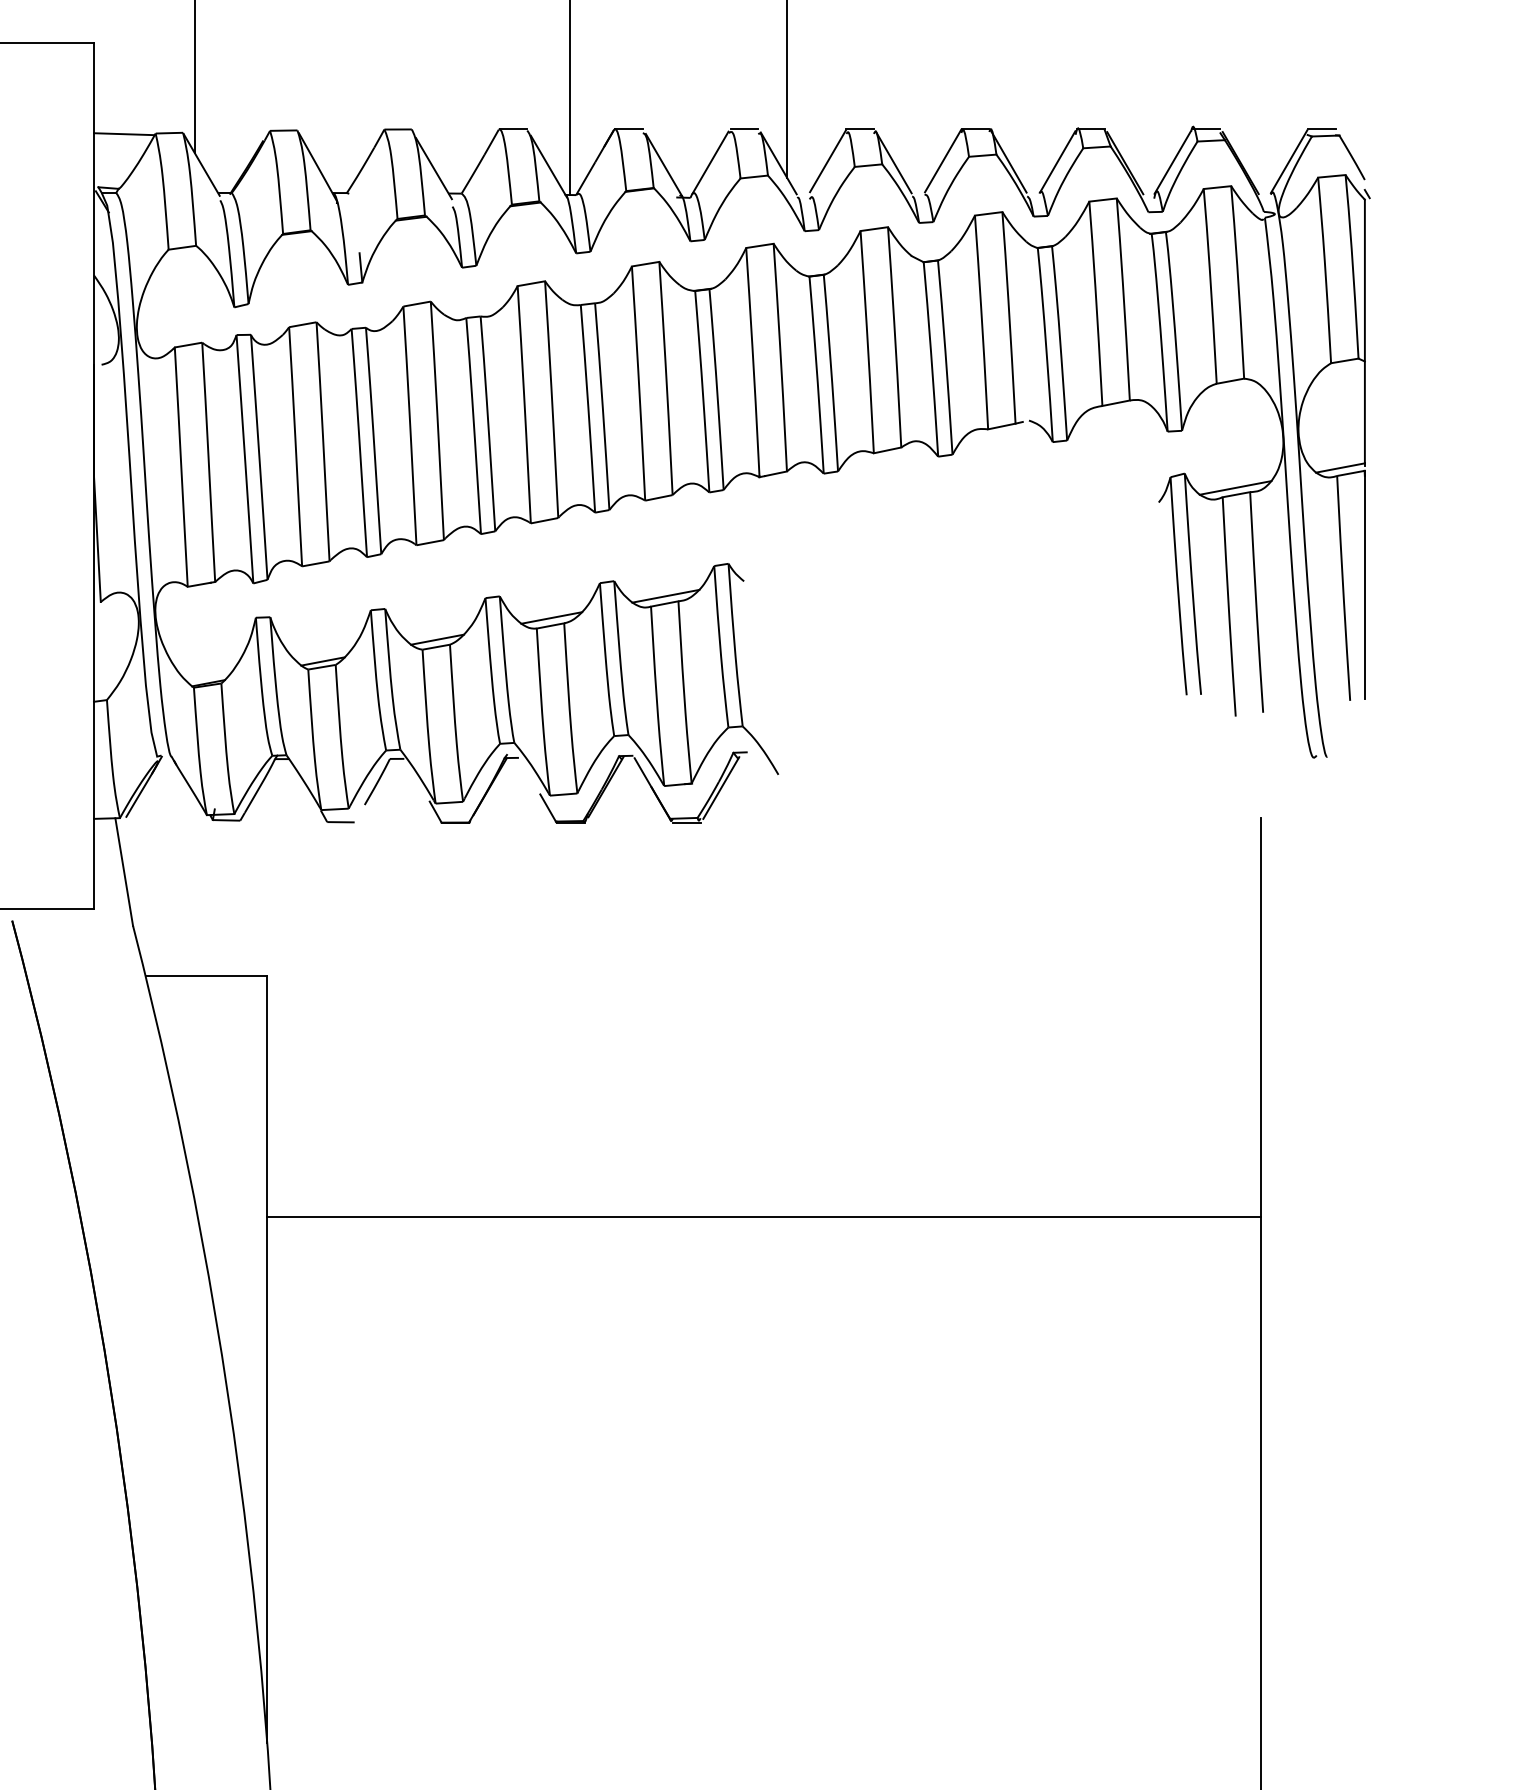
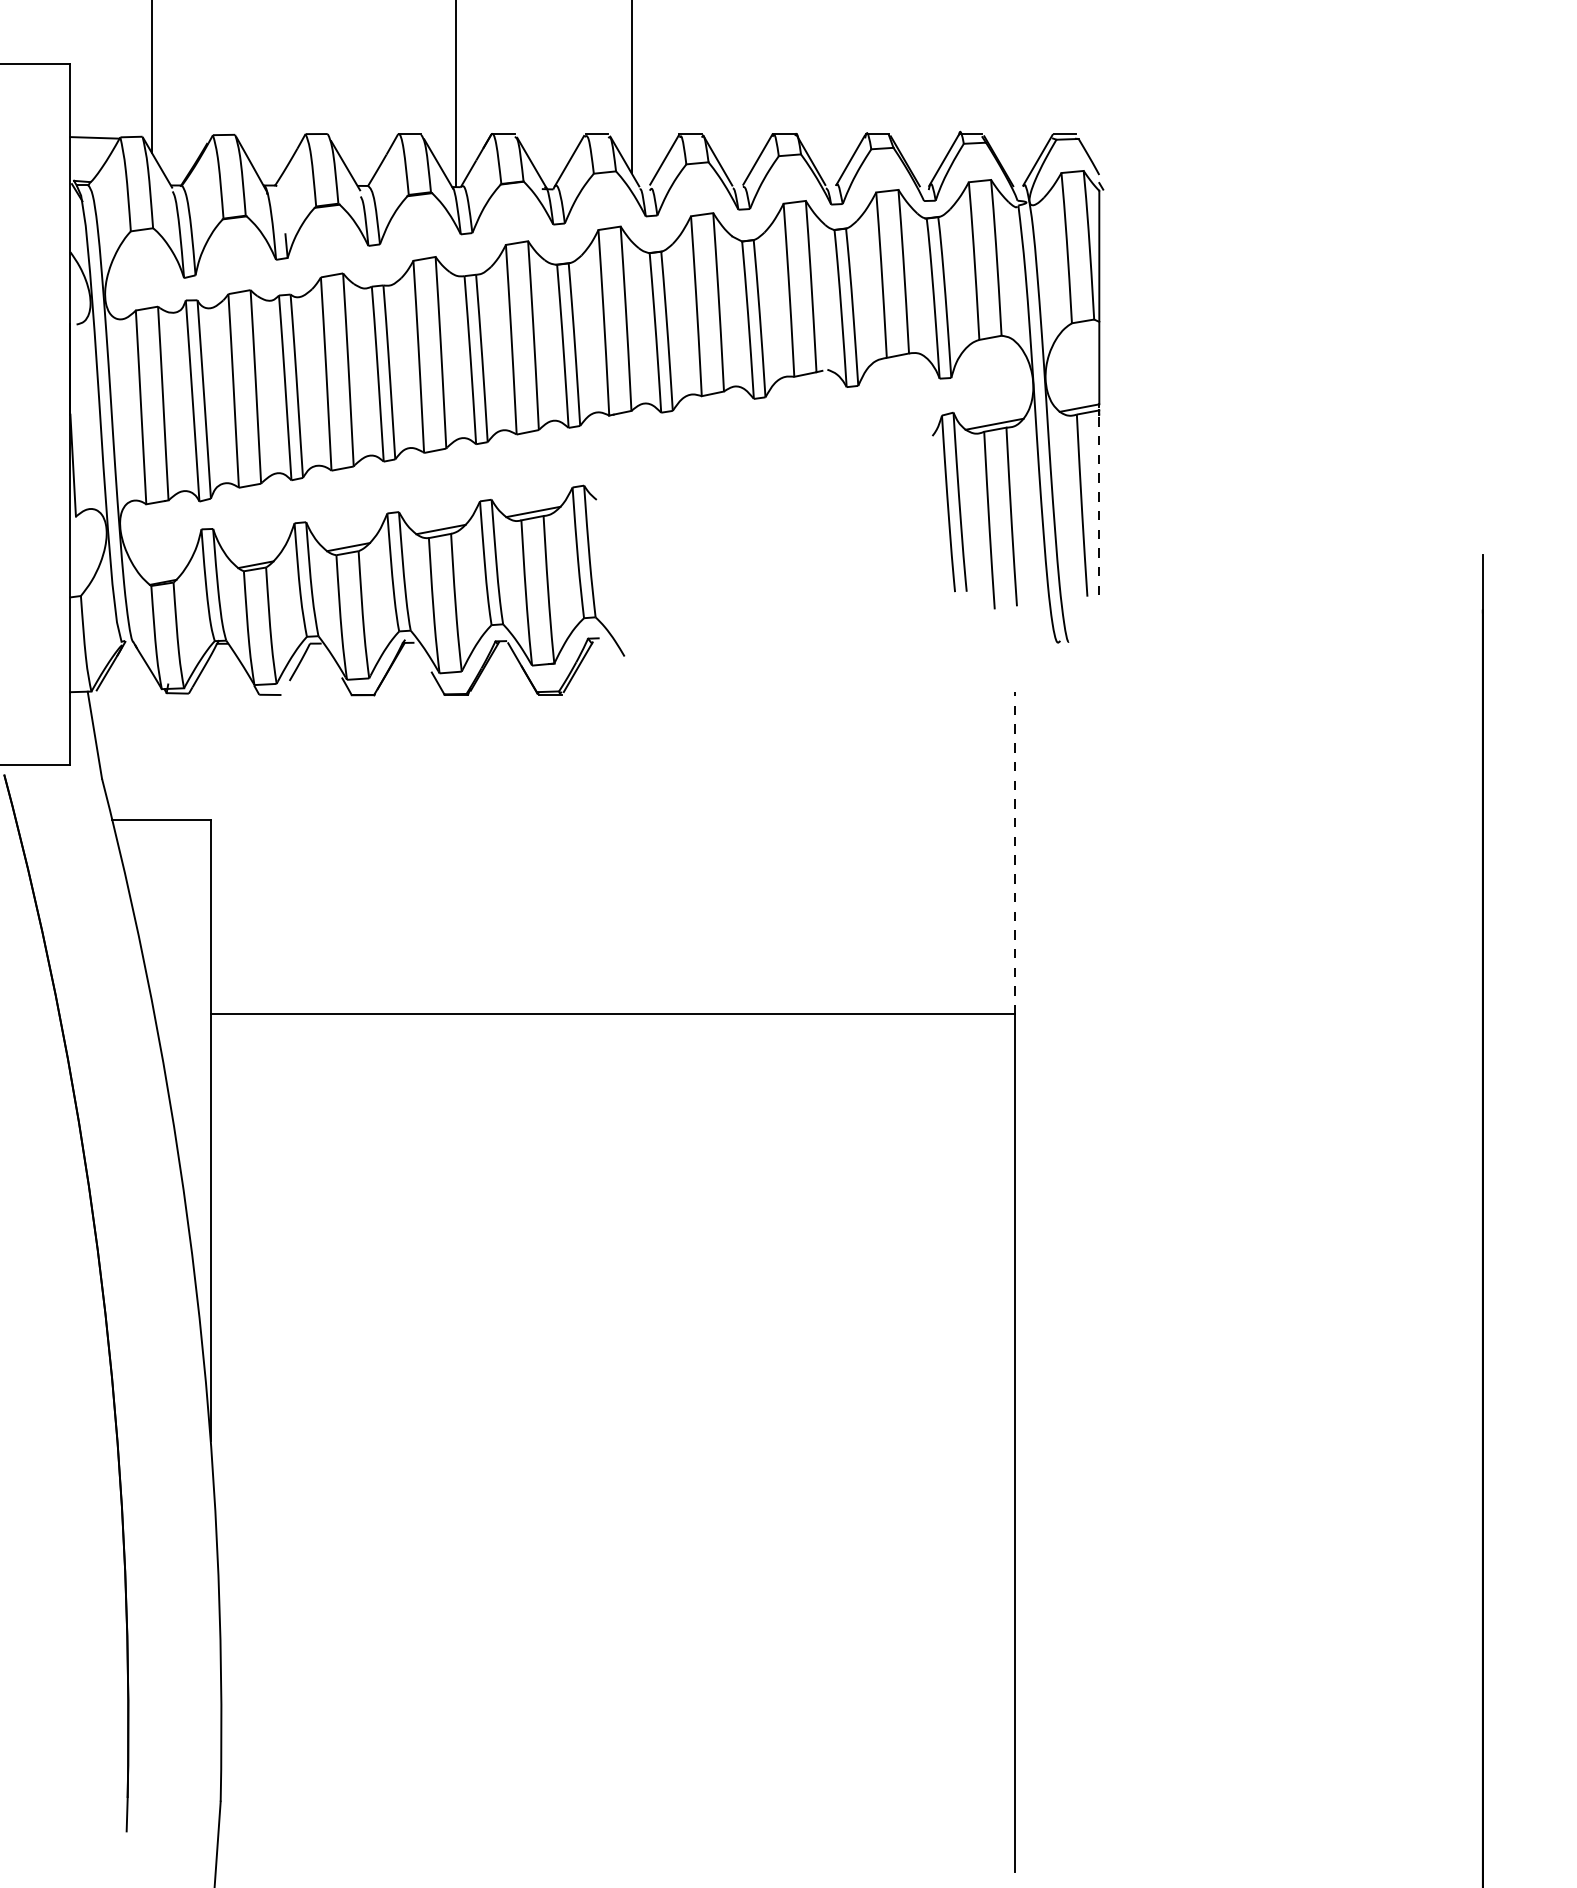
line: (1365, 587) -> (1099, 504), solid -> dashed
line: (1261, 1016) -> (1015, 852), solid -> dashed

